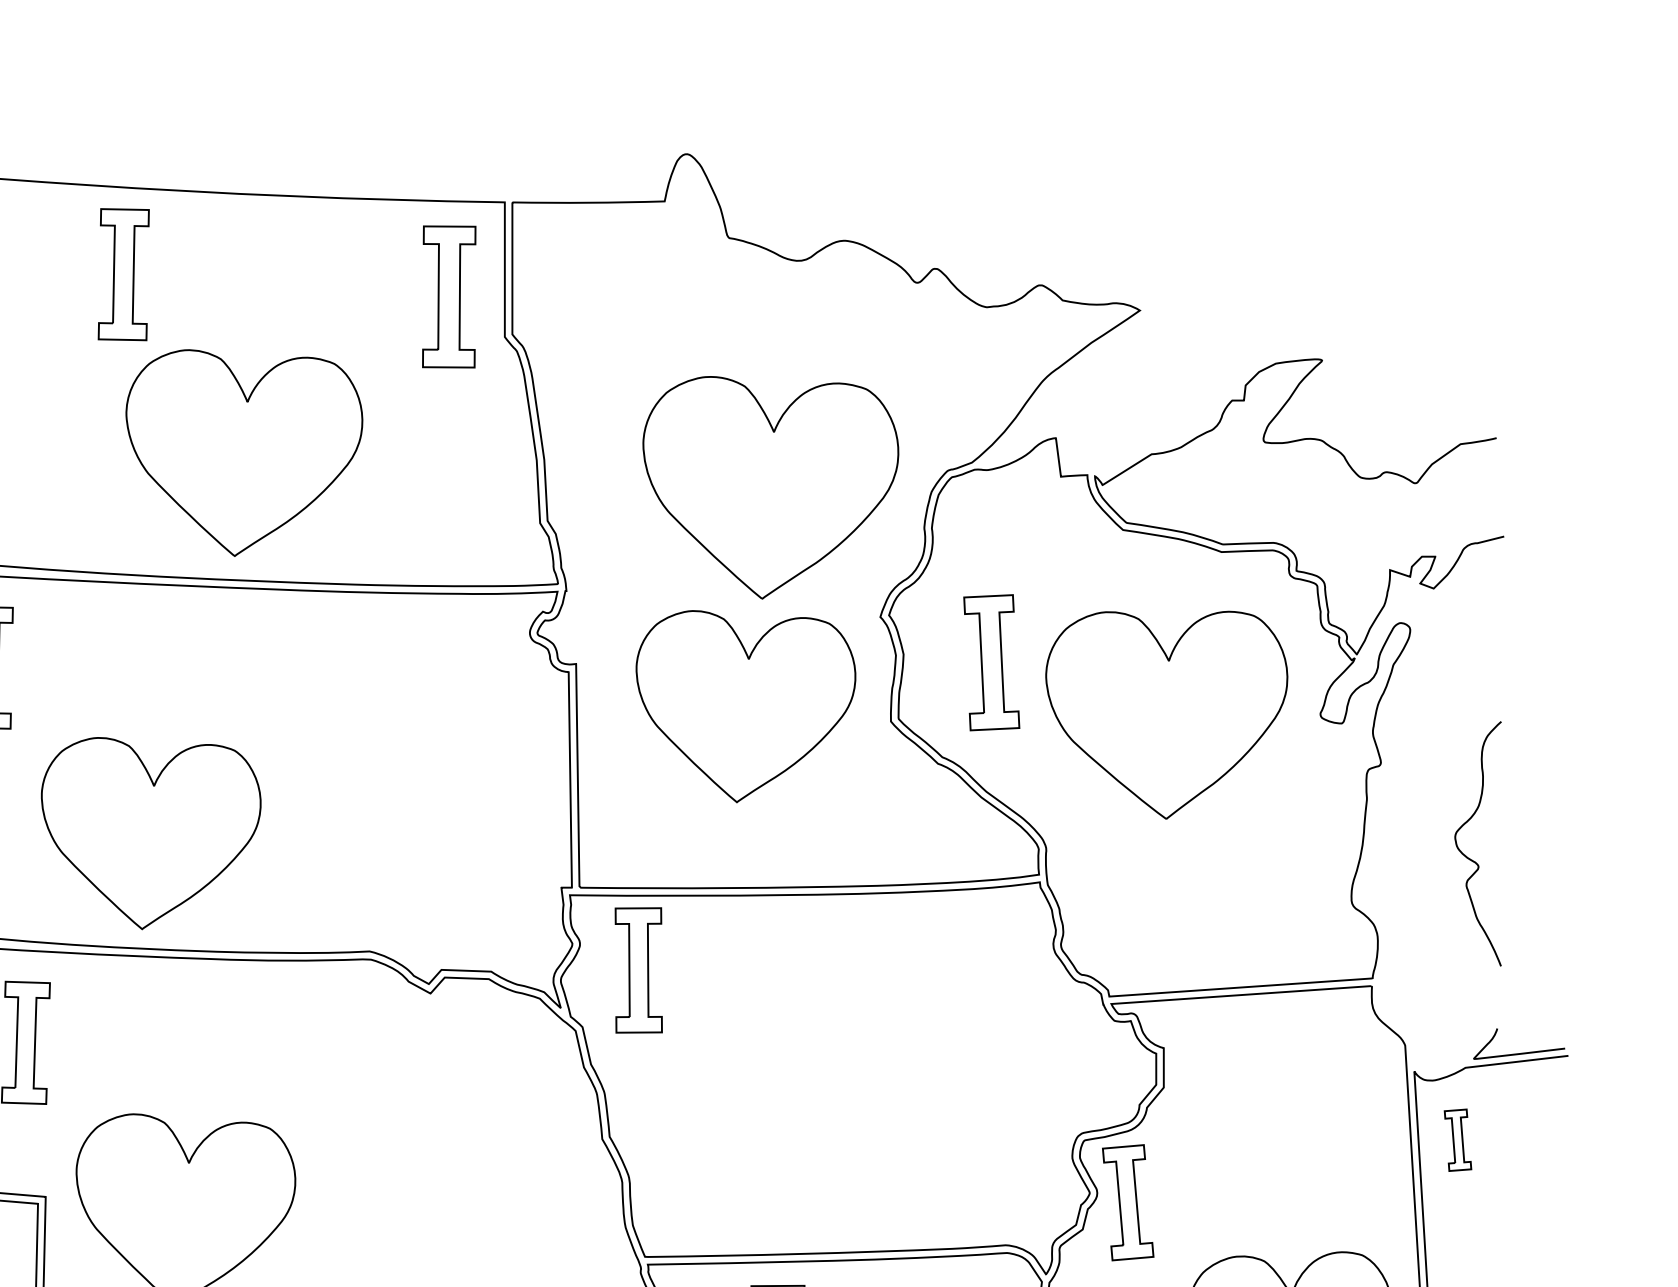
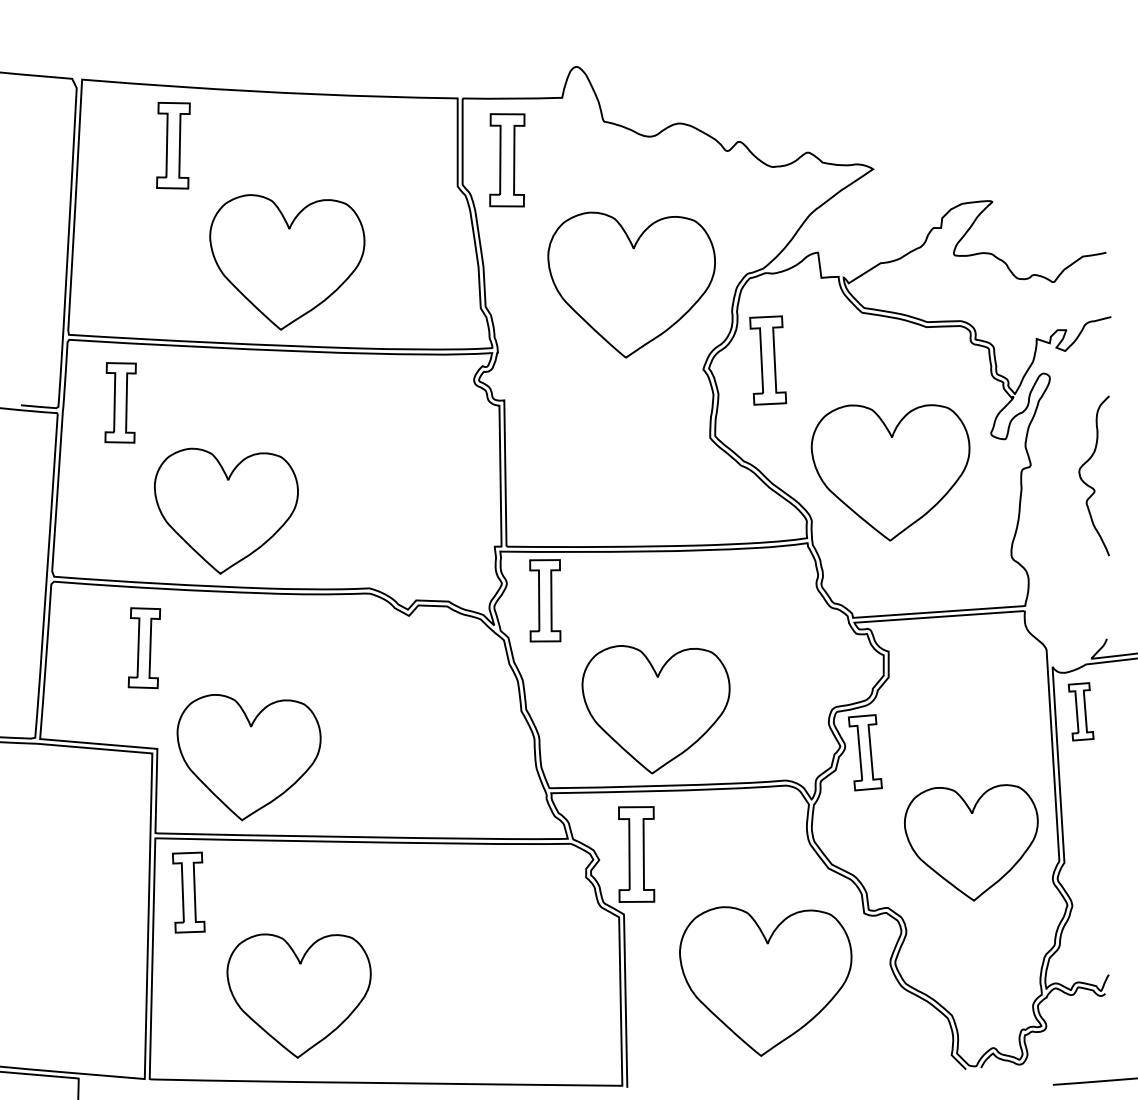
part: (123, 274) -> (173, 145), moved
part: (449, 297) -> (507, 160), moved
part: (992, 662) -> (768, 360), moved
part: (746, 705) -> (615, 427), removed
part: (1166, 714) -> (890, 472), moved
curve: (1469, 856) -> (1088, 484), moved
part: (807, 1136) -> (655, 709), added
part: (1457, 1139) -> (1080, 711), size x1.43

